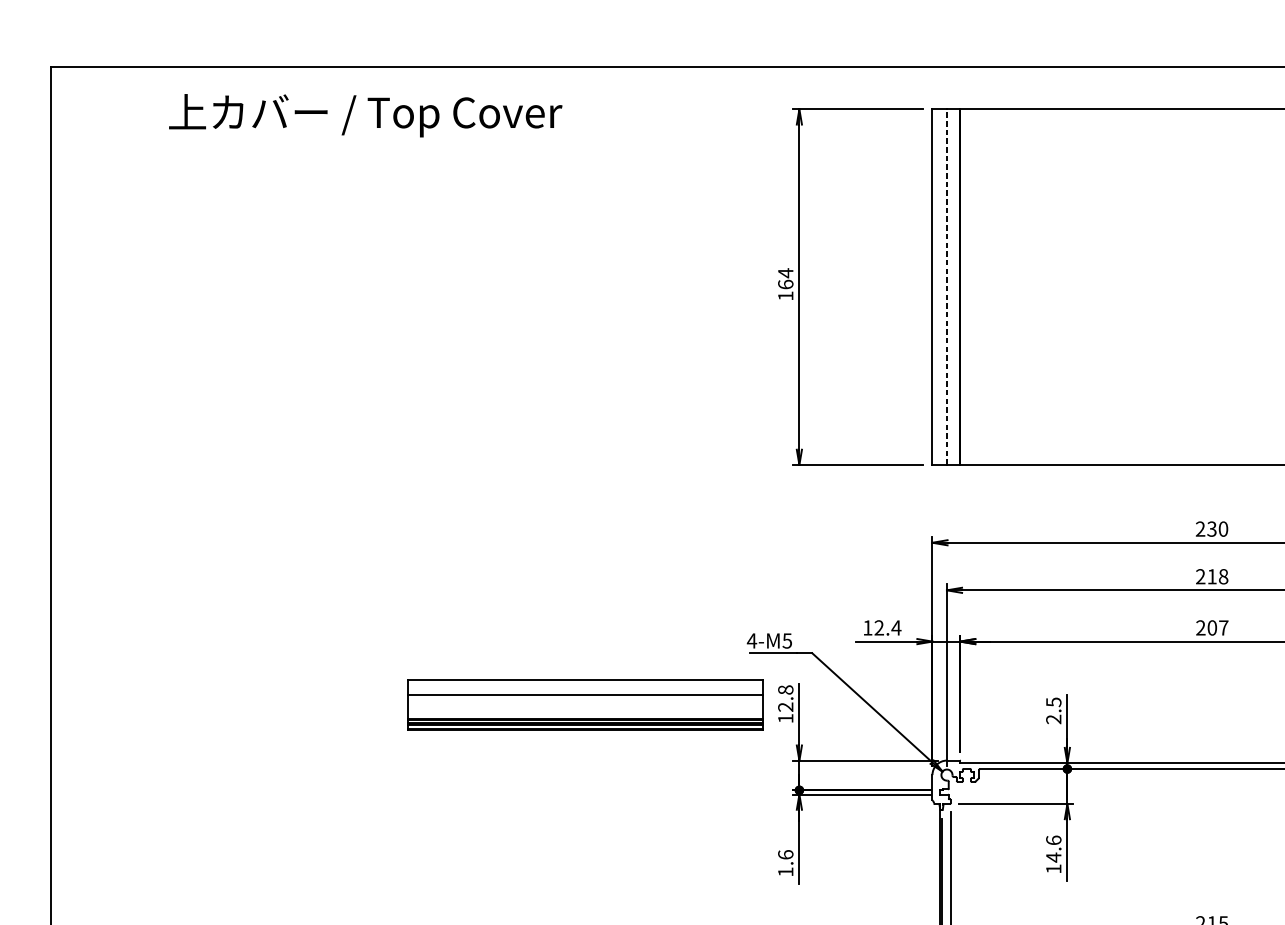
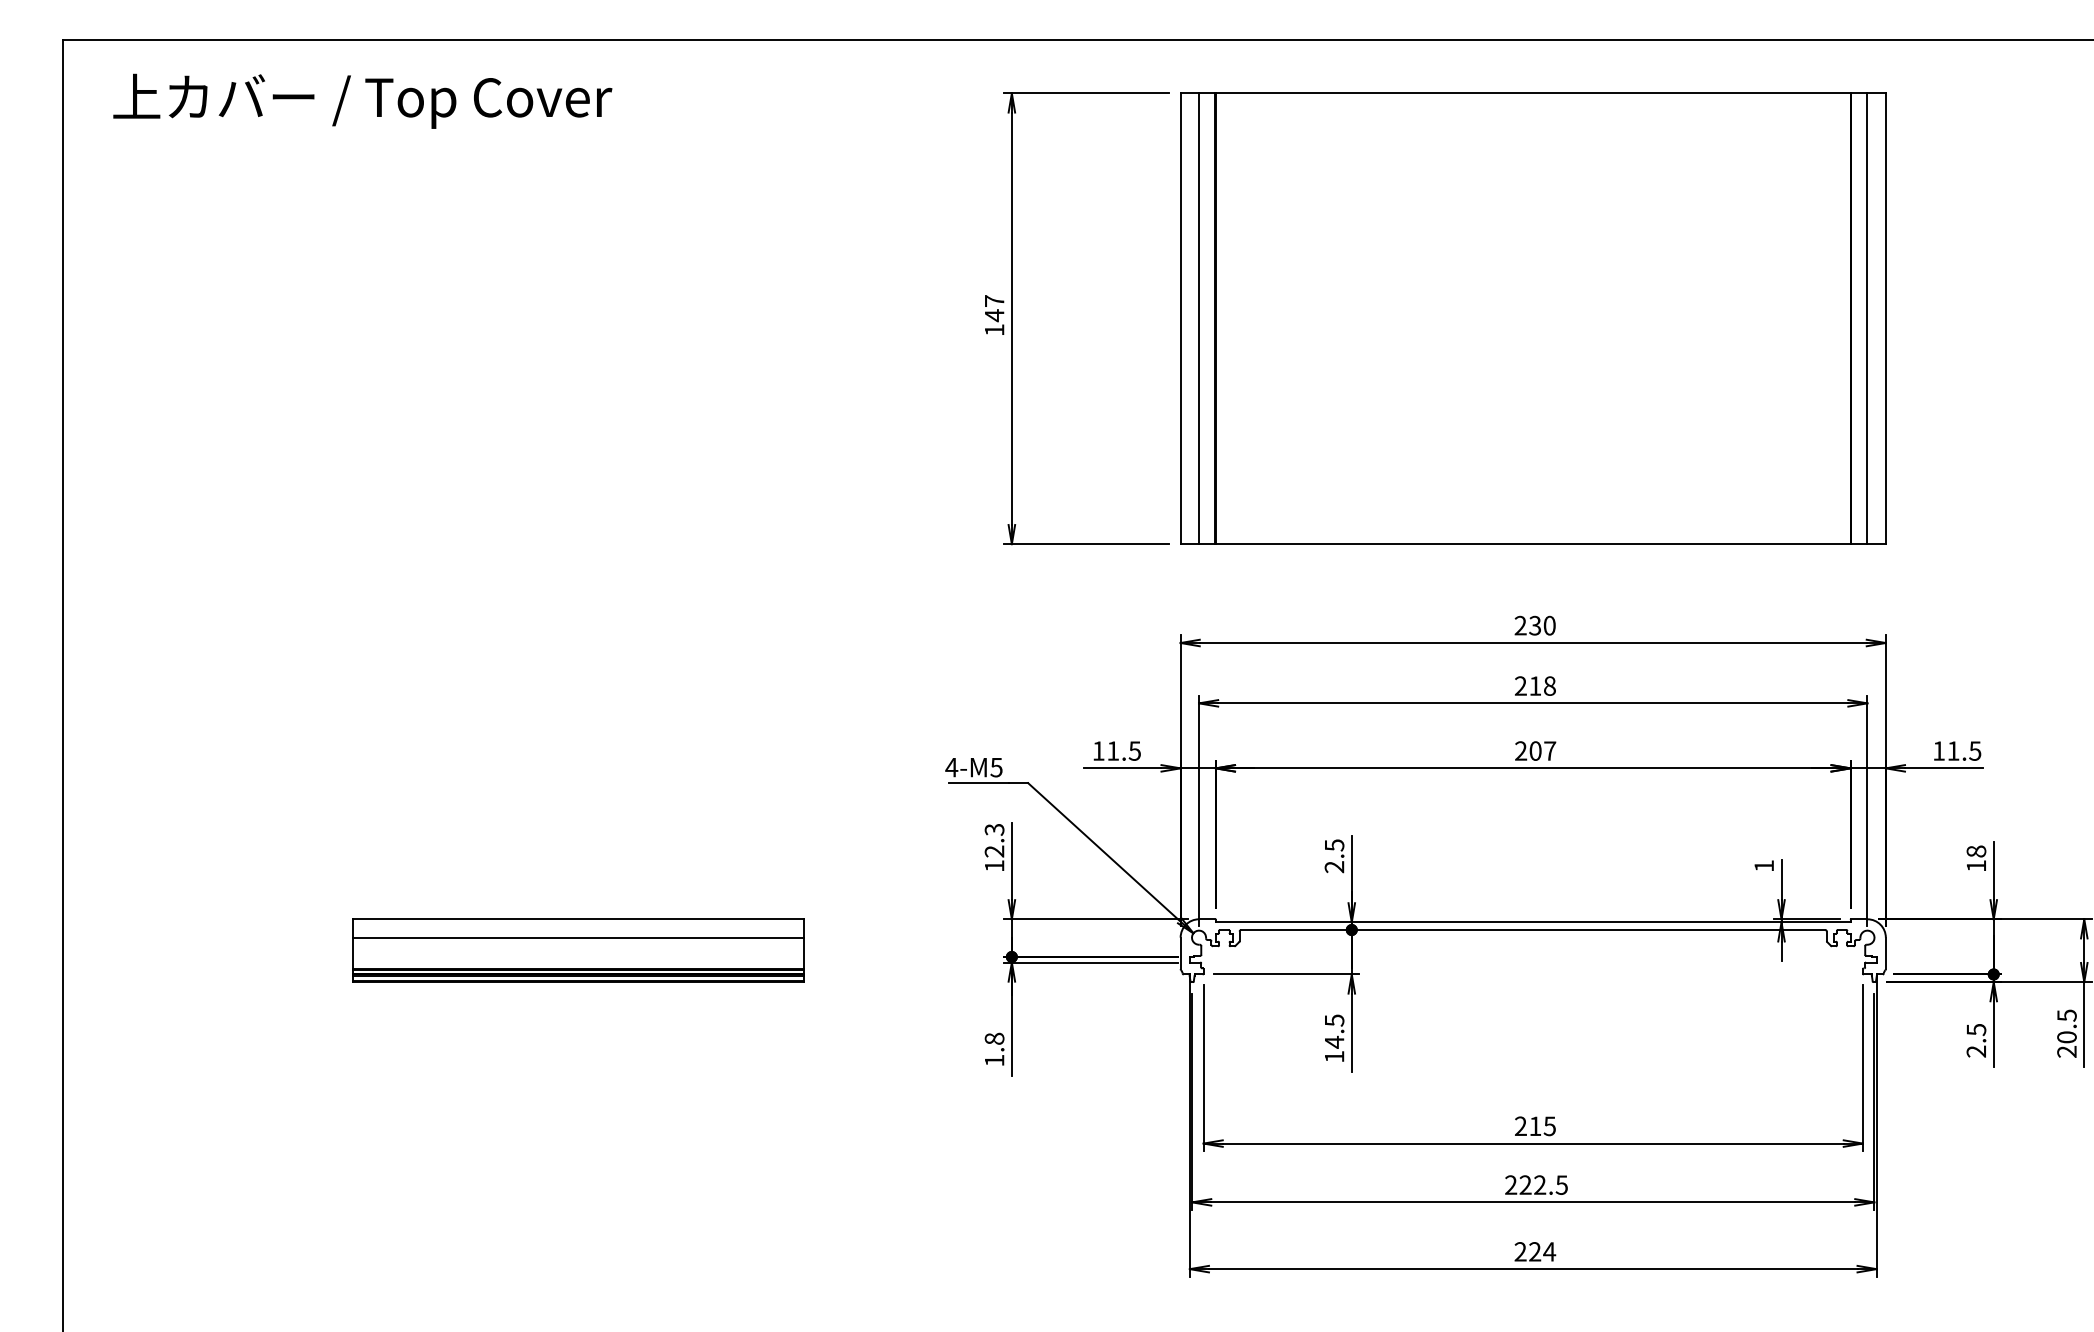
text: (365, 115) -> (362, 100), moved
text: (785, 279) -> (994, 308), 164 -> 147
line: (947, 286) -> (1199, 318), dashed -> solid
text: (888, 627) -> (1124, 750), 12.4 -> 11.5
text: (785, 689) -> (994, 829), 12.8 -> 12.3
part: (585, 704) -> (578, 950), moved
text: (1053, 840) -> (1334, 1020), 14.6 -> 14.5
text: (785, 854) -> (994, 1038), 1.6 -> 1.8

